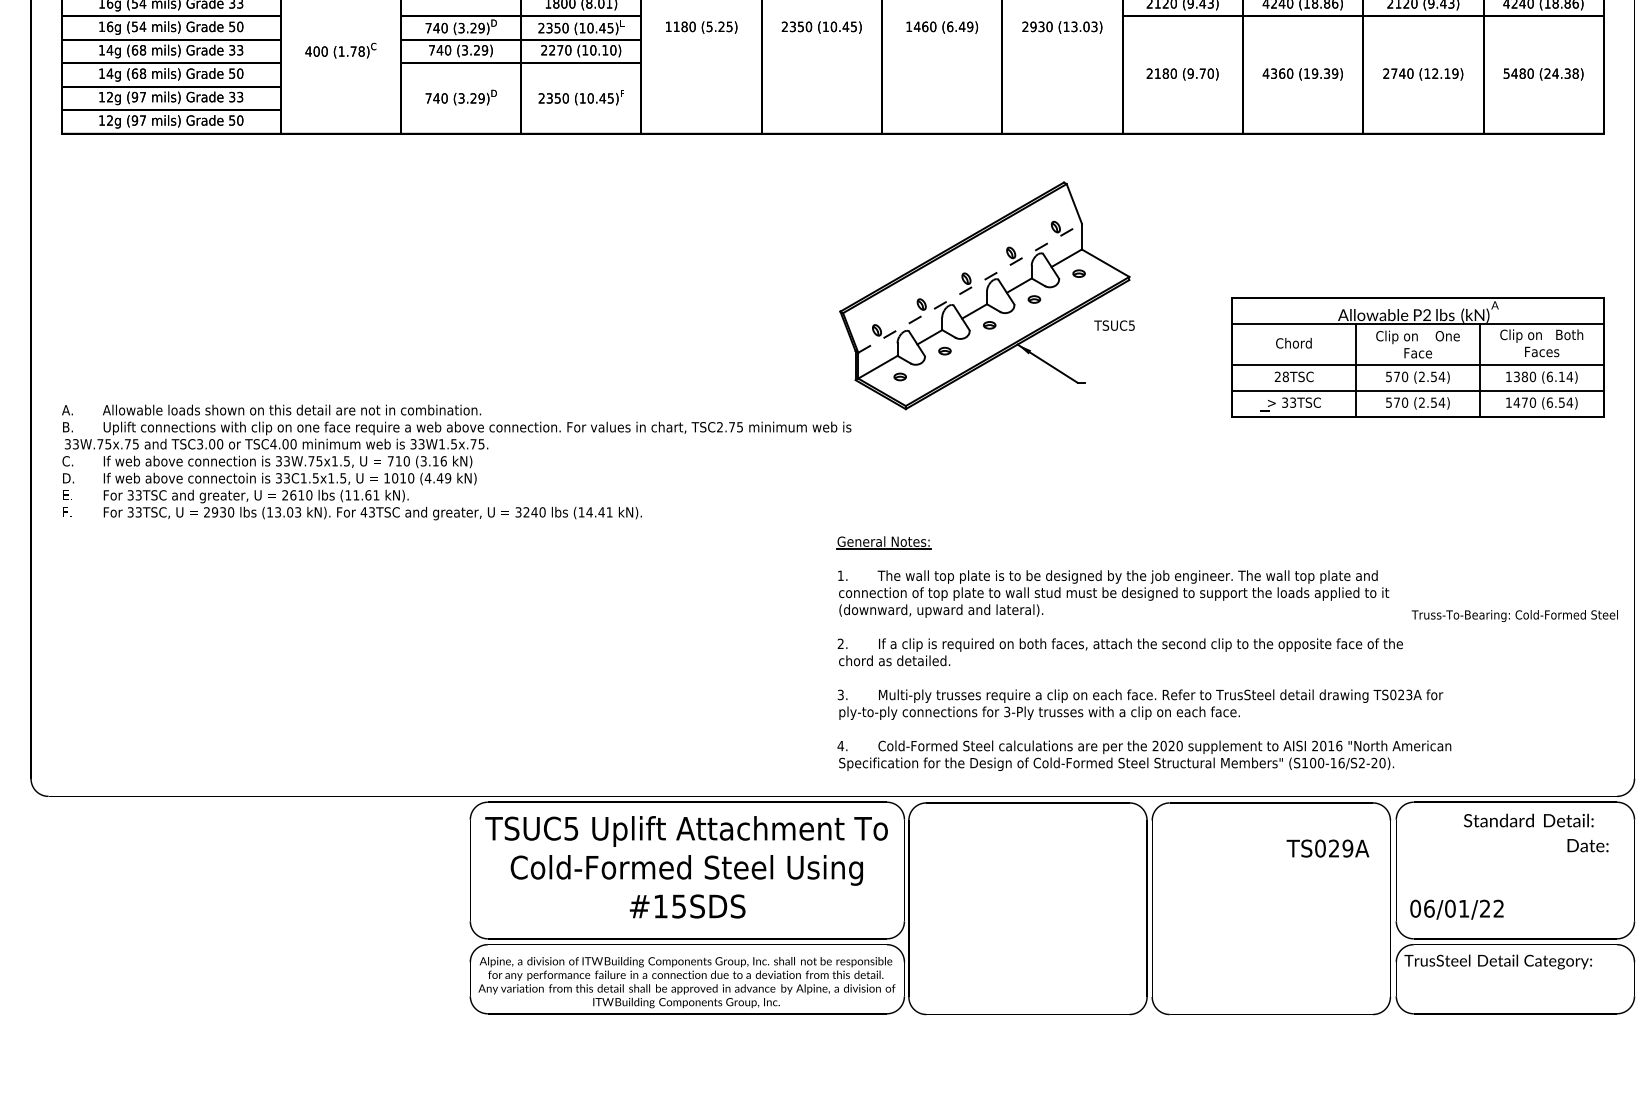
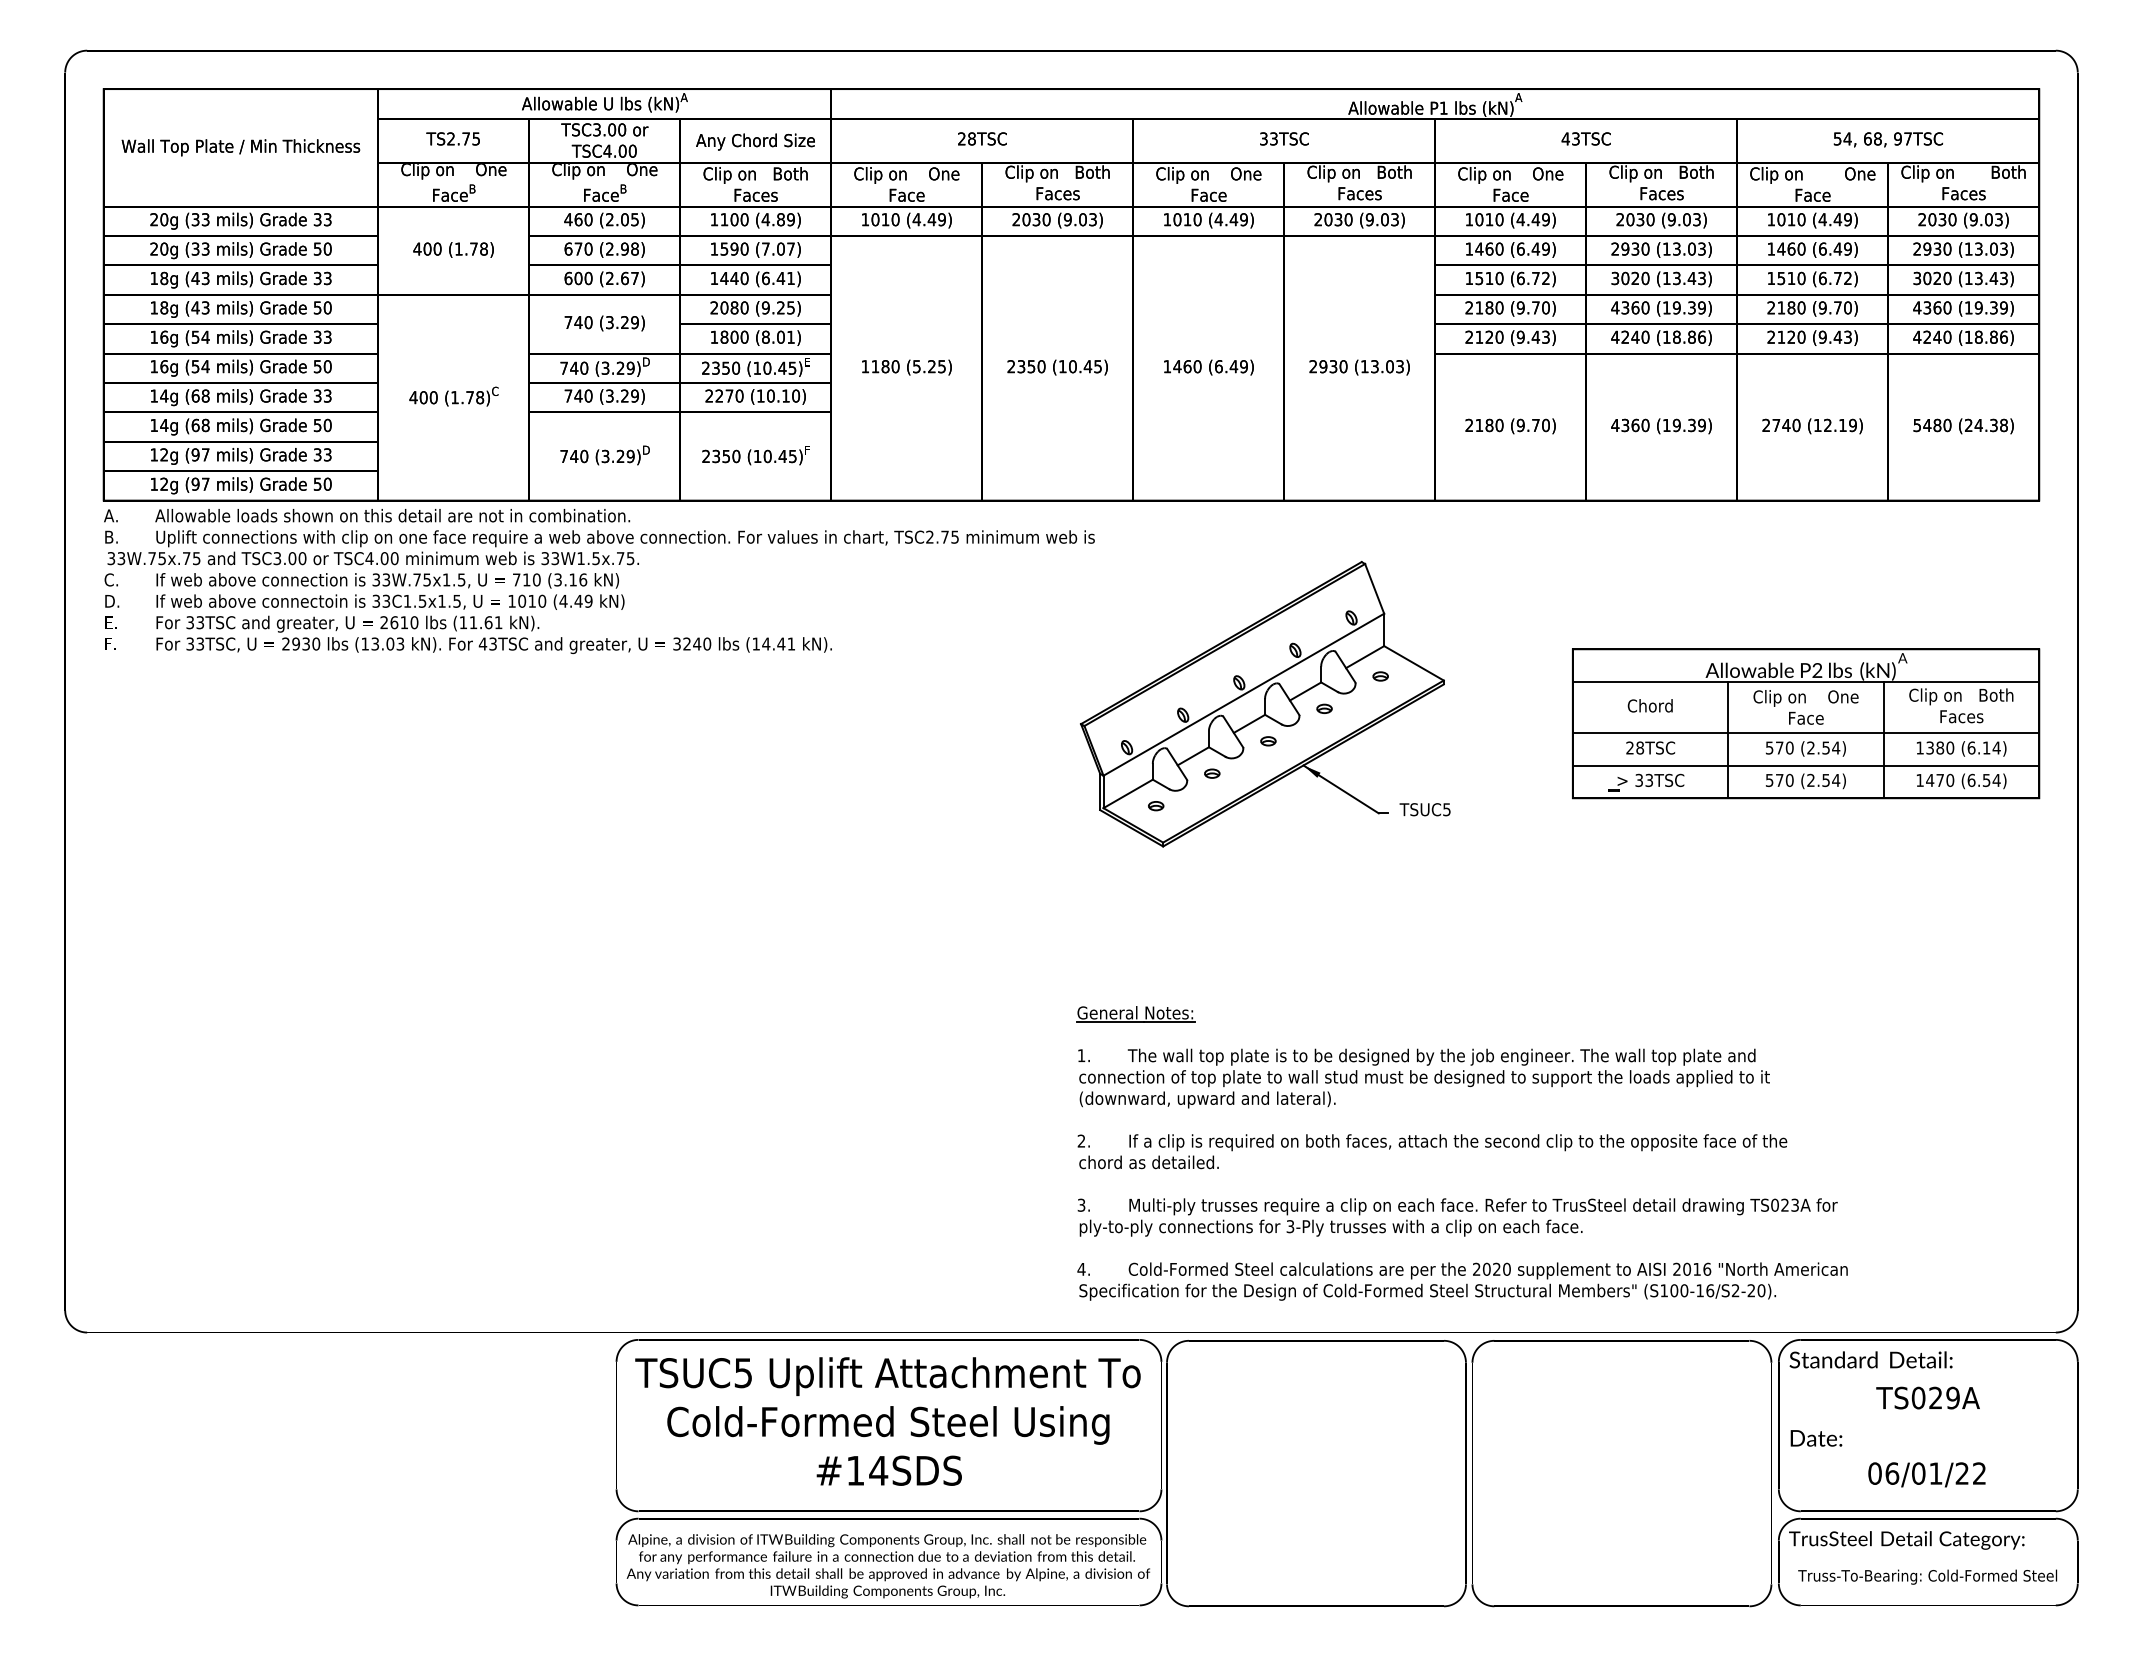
line: (970, 288) -> (1244, 694), dashed -> solid
text: (1114, 325) -> (1424, 809), moved
part: (1418, 357) -> (1806, 723), moved
text: (456, 462) -> (599, 581), moved
text: (1514, 615) -> (1927, 1576), moved
text: (1528, 820) -> (1870, 1359), moved
text: (1588, 845) -> (1816, 1438), moved
text: (1327, 848) -> (1927, 1397), moved
text: (679, 906) -> (878, 1470), #15SDS -> #14SDS
text: (1456, 909) -> (1926, 1474), moved

